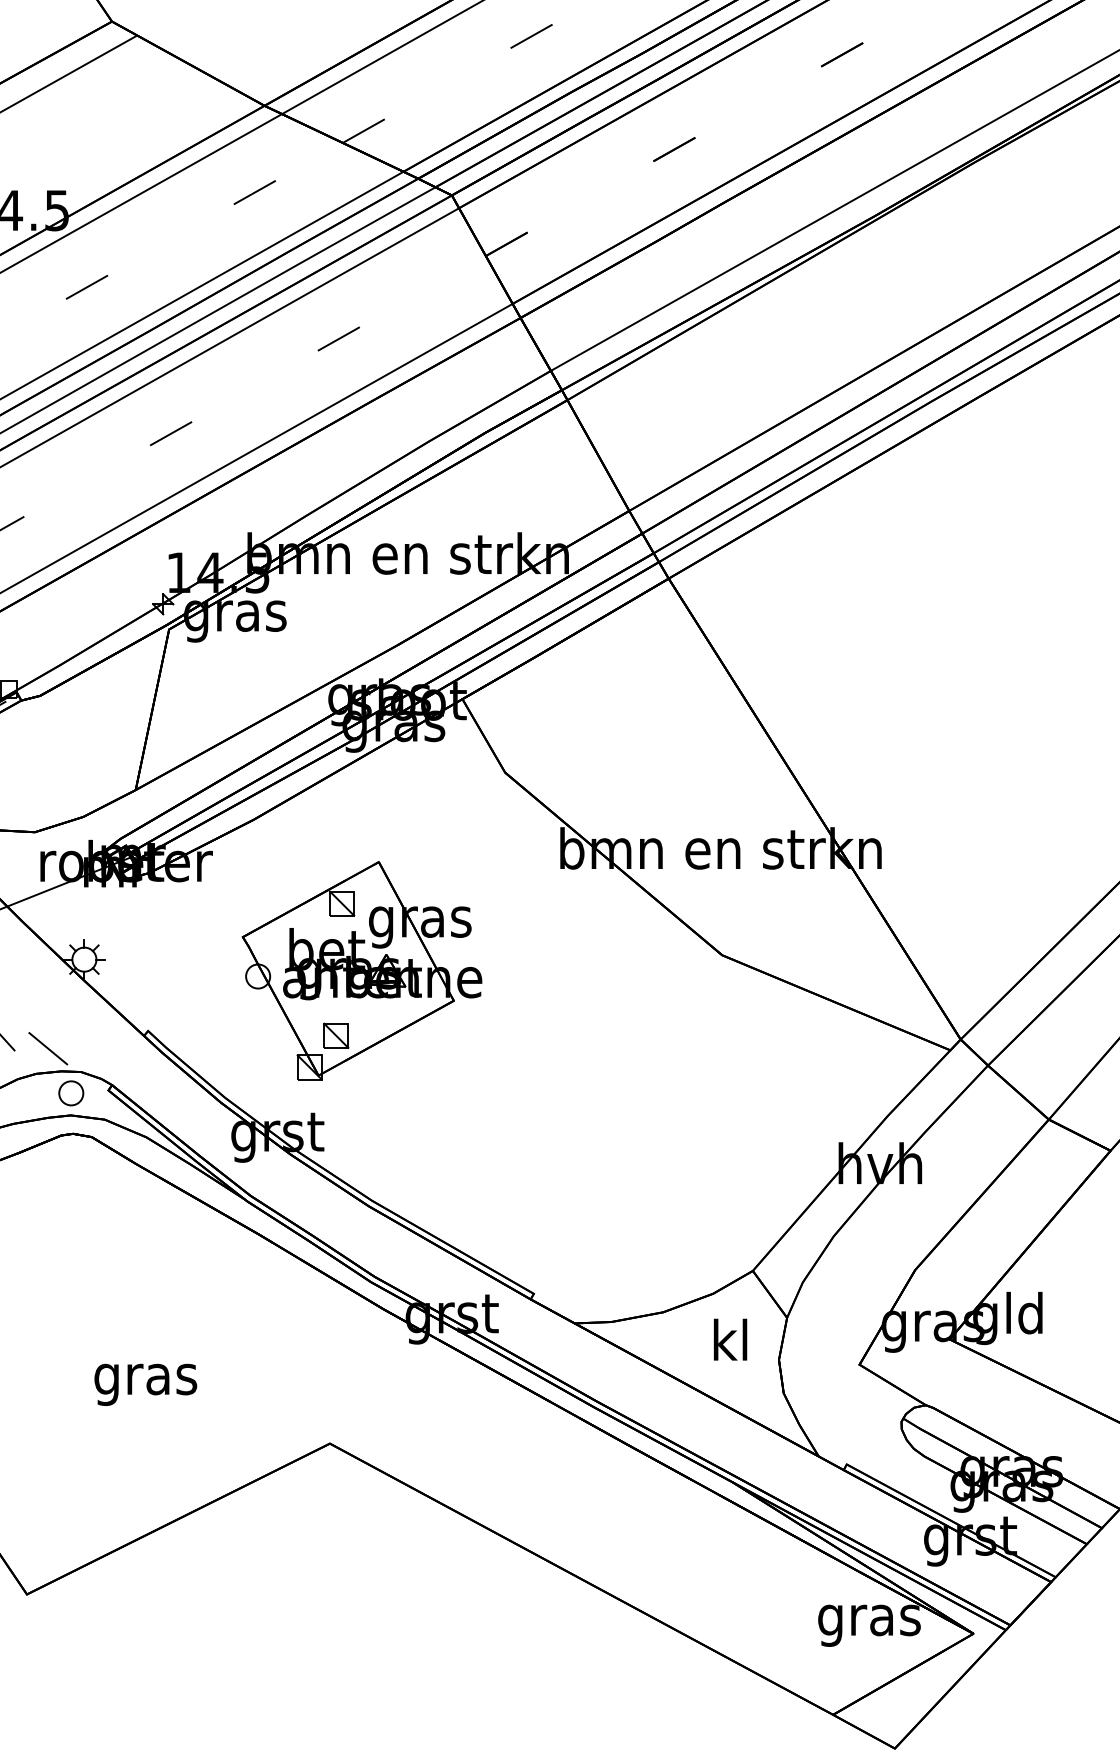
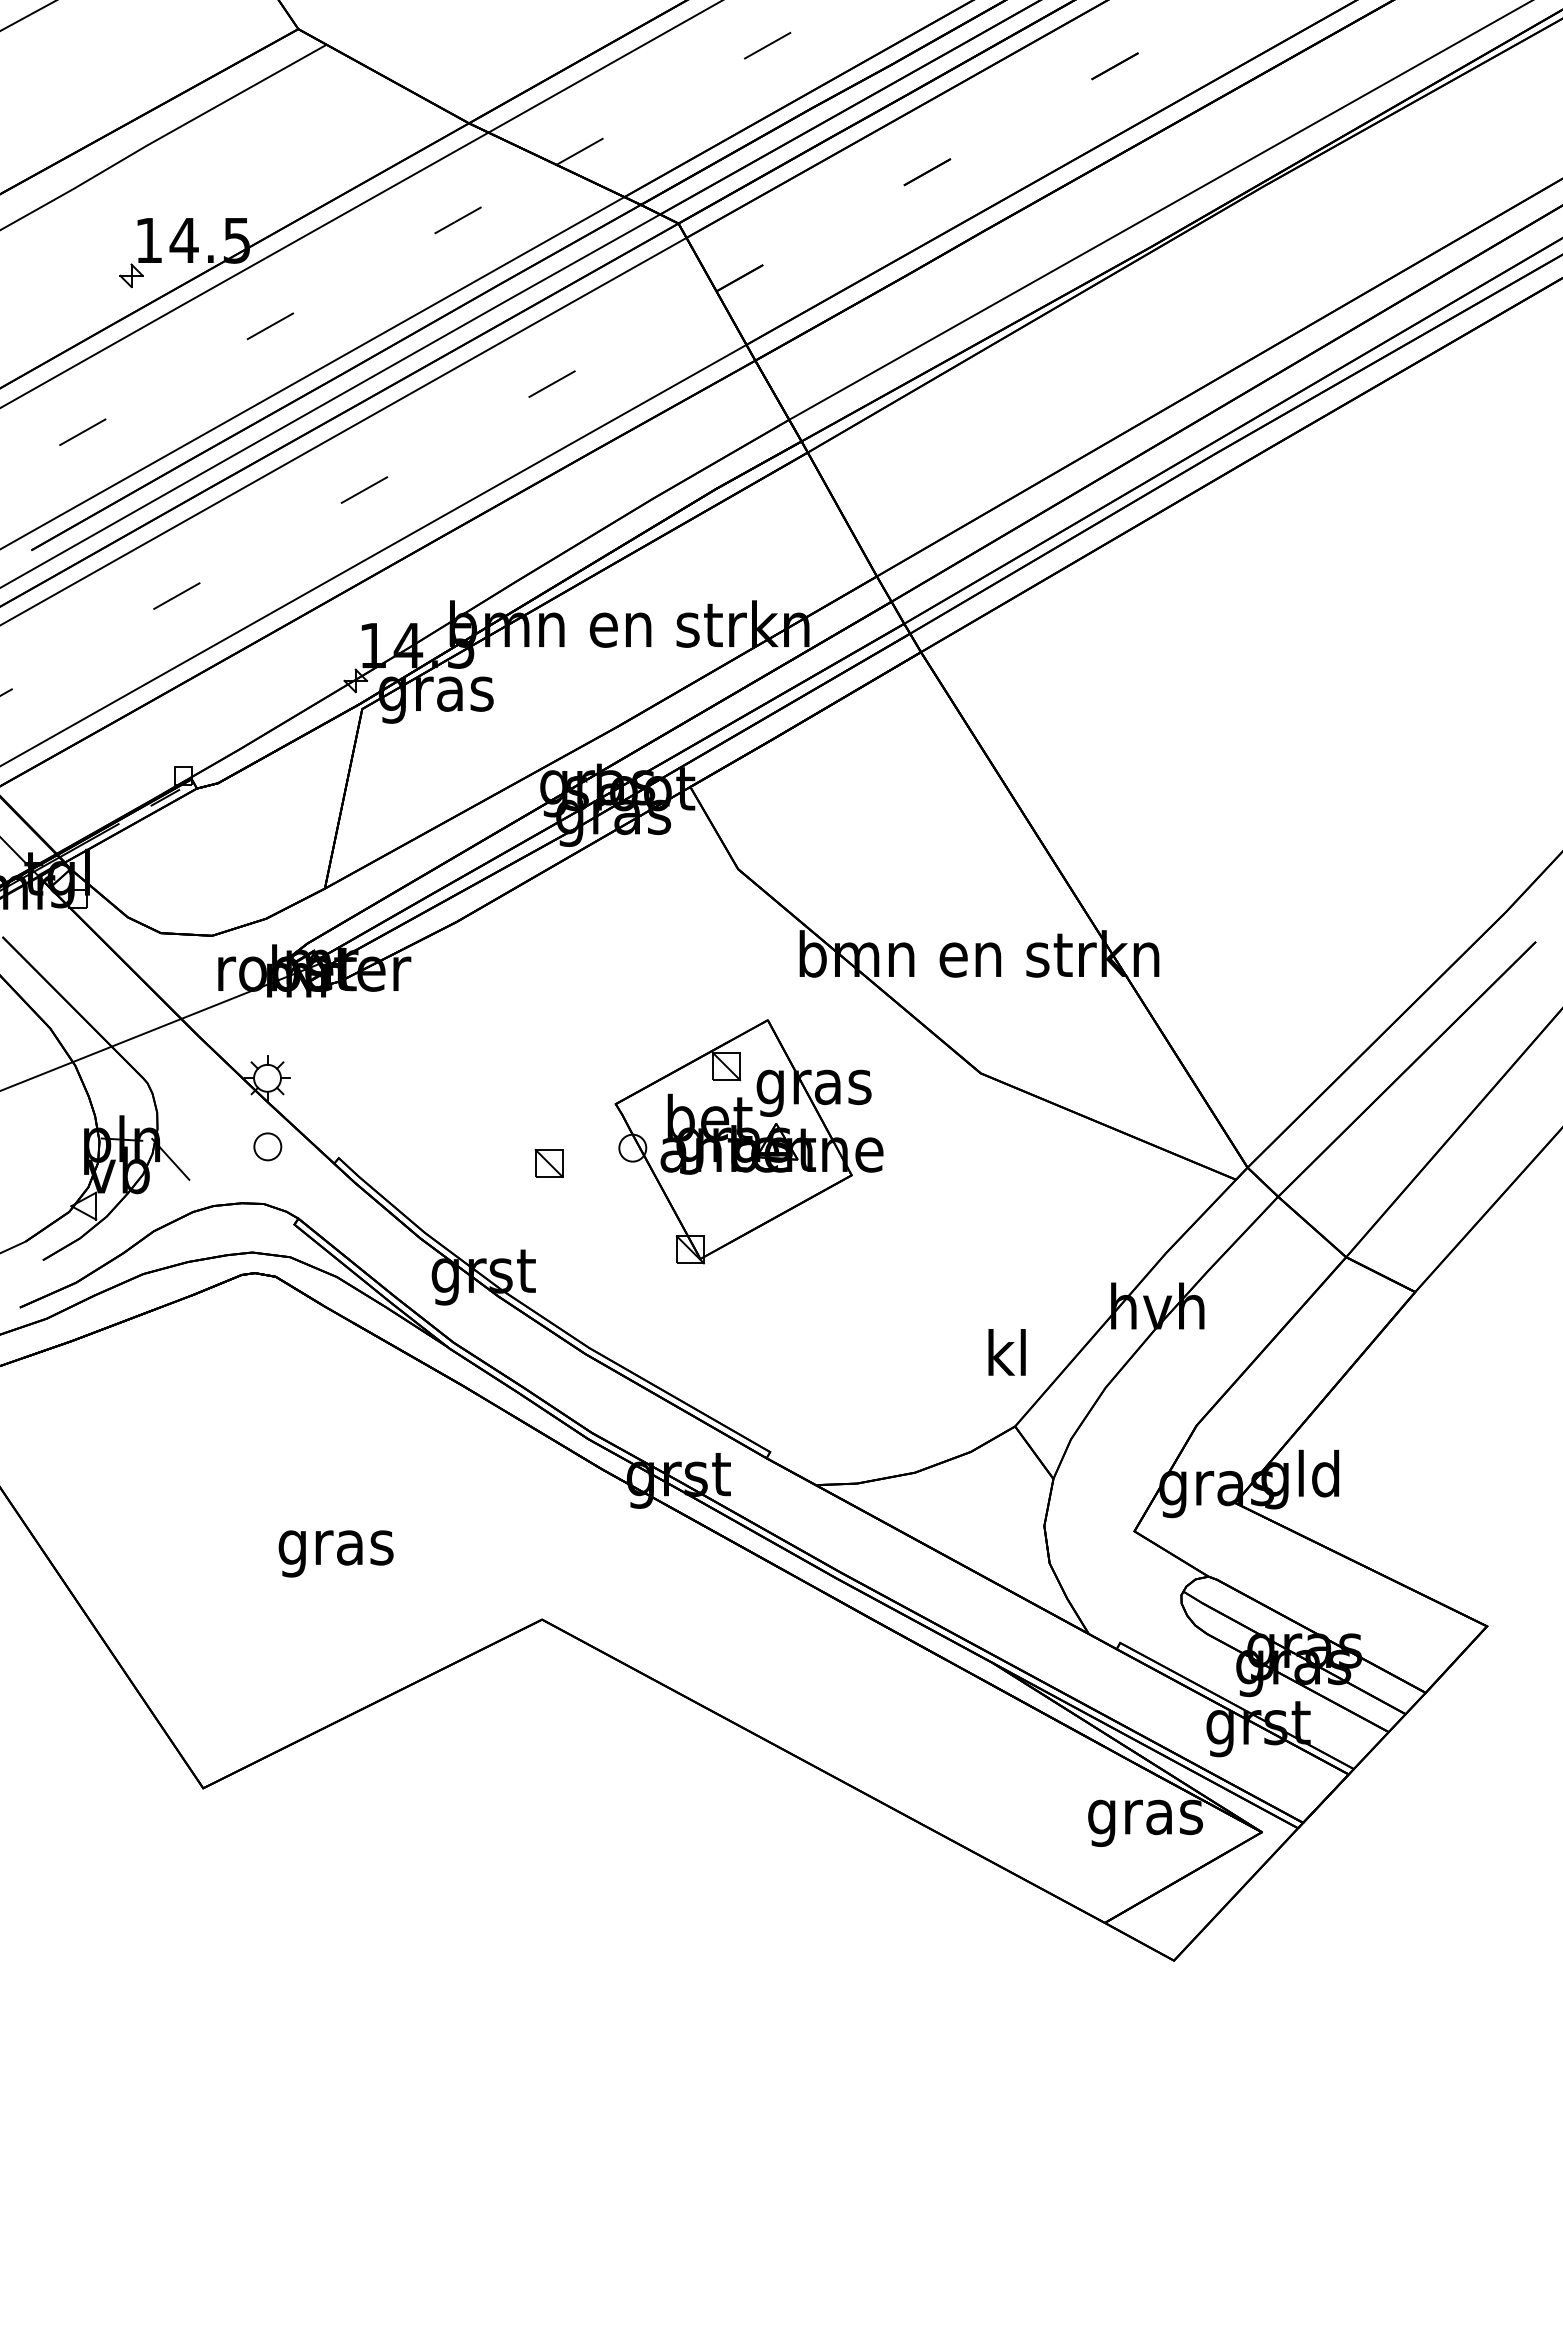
part: (361, 970) -> (748, 1141), moved
line: (48, 1048) -> (227, 1177), removed
part: (70, 1093) -> (267, 1146), moved
text: (729, 1339) -> (1006, 1352), moved

